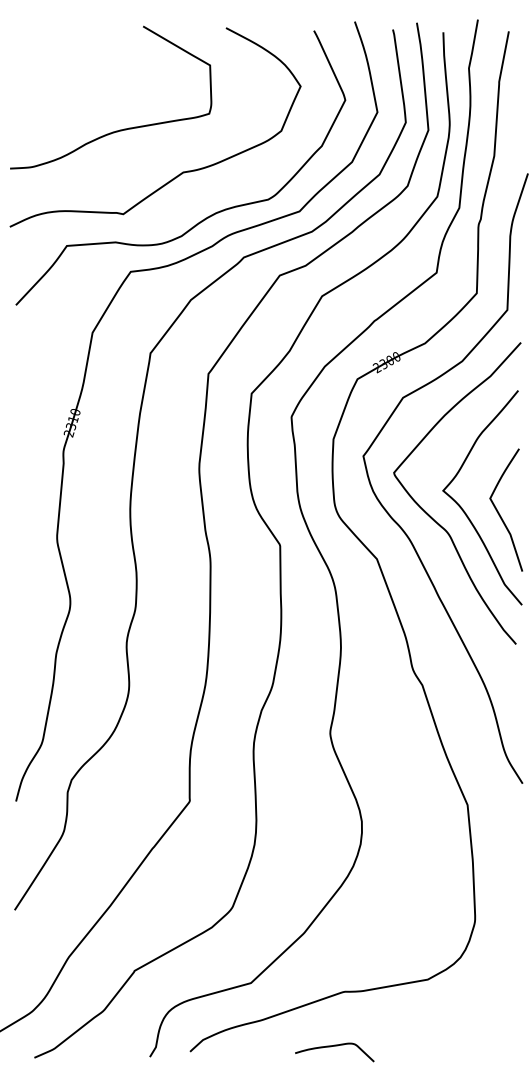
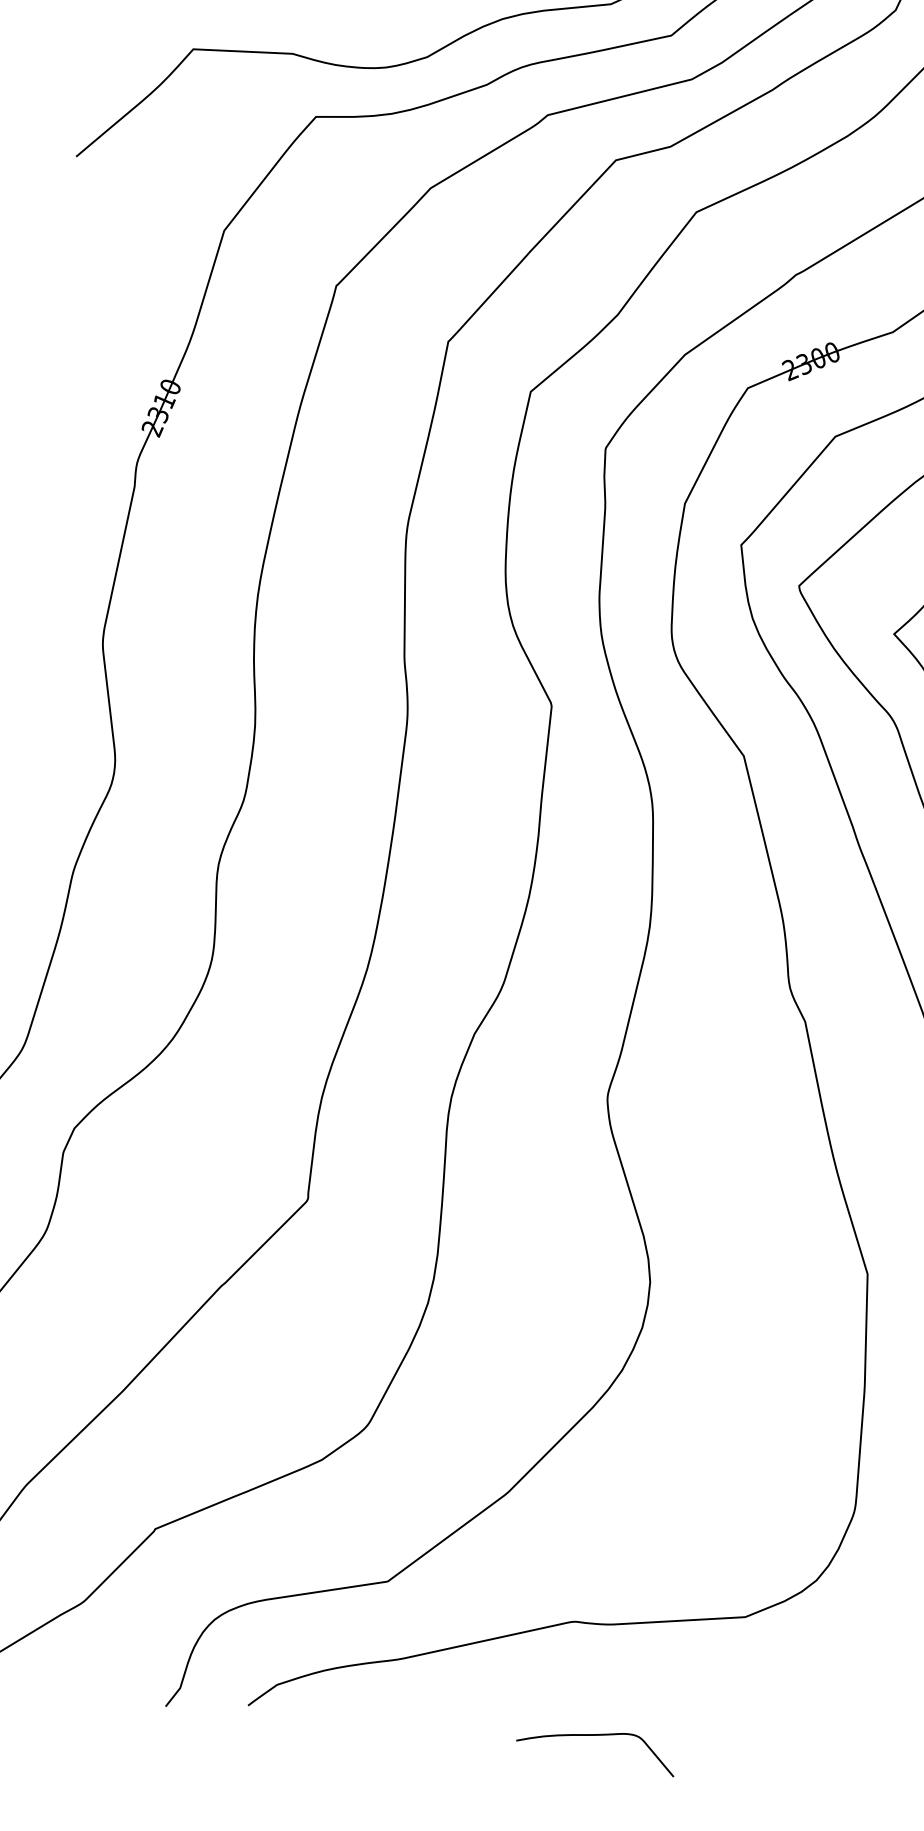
curve: (331, 1047) -> (591, 1737), moved

